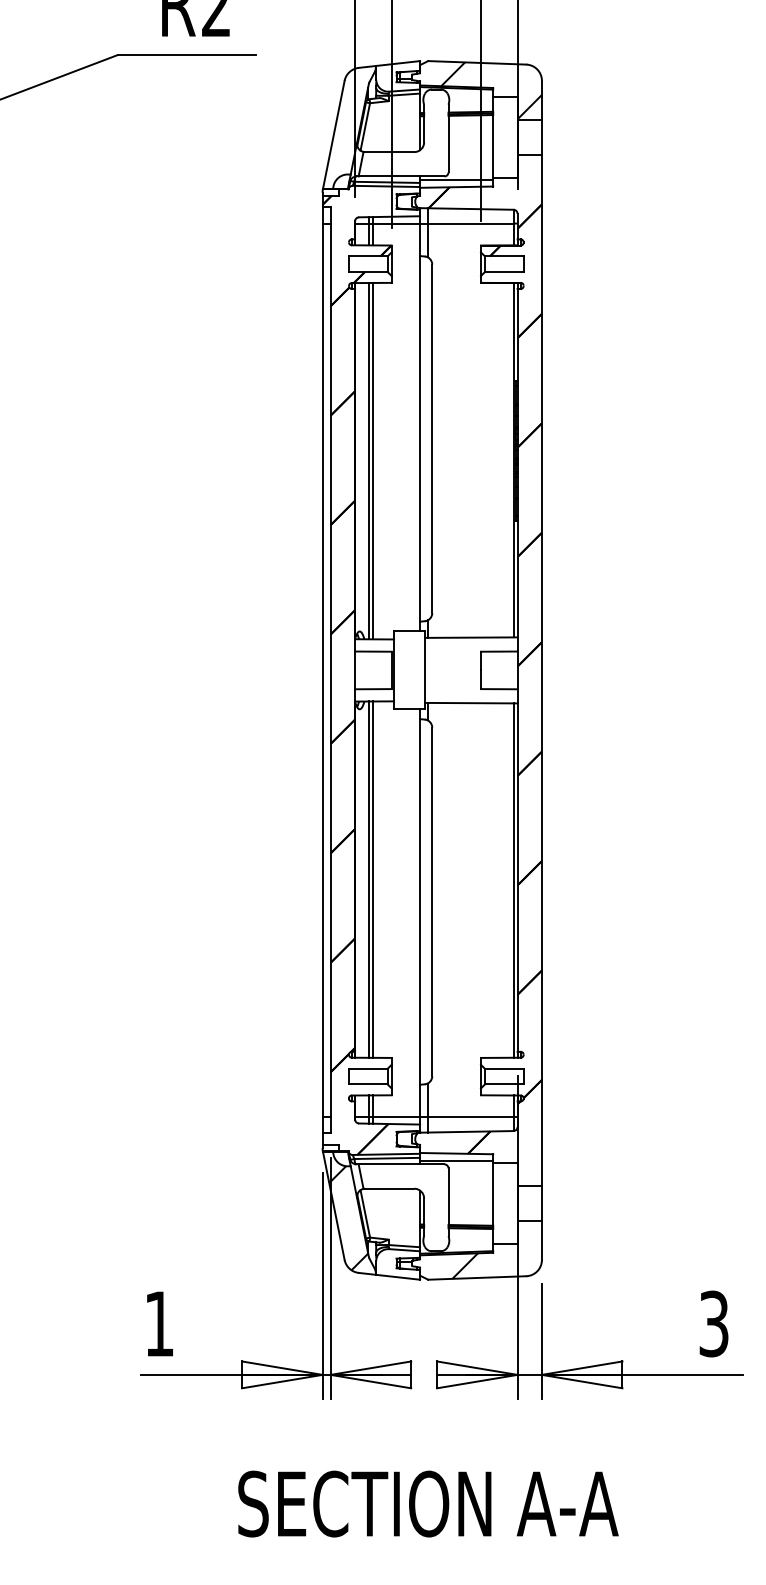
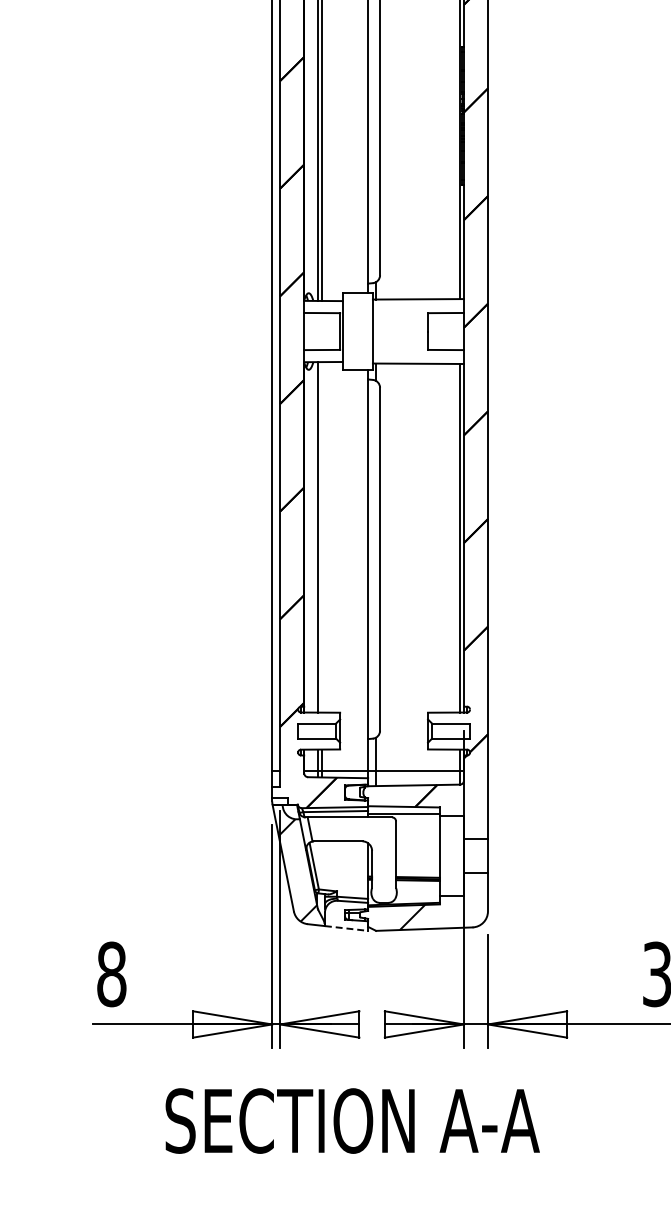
line: (372, 879) -> (321, 537), removed
line: (398, 1277) -> (346, 928), solid -> dashed
text: (159, 1323) -> (111, 973), 1 -> 8
text: (428, 1503) -> (352, 1120), moved

